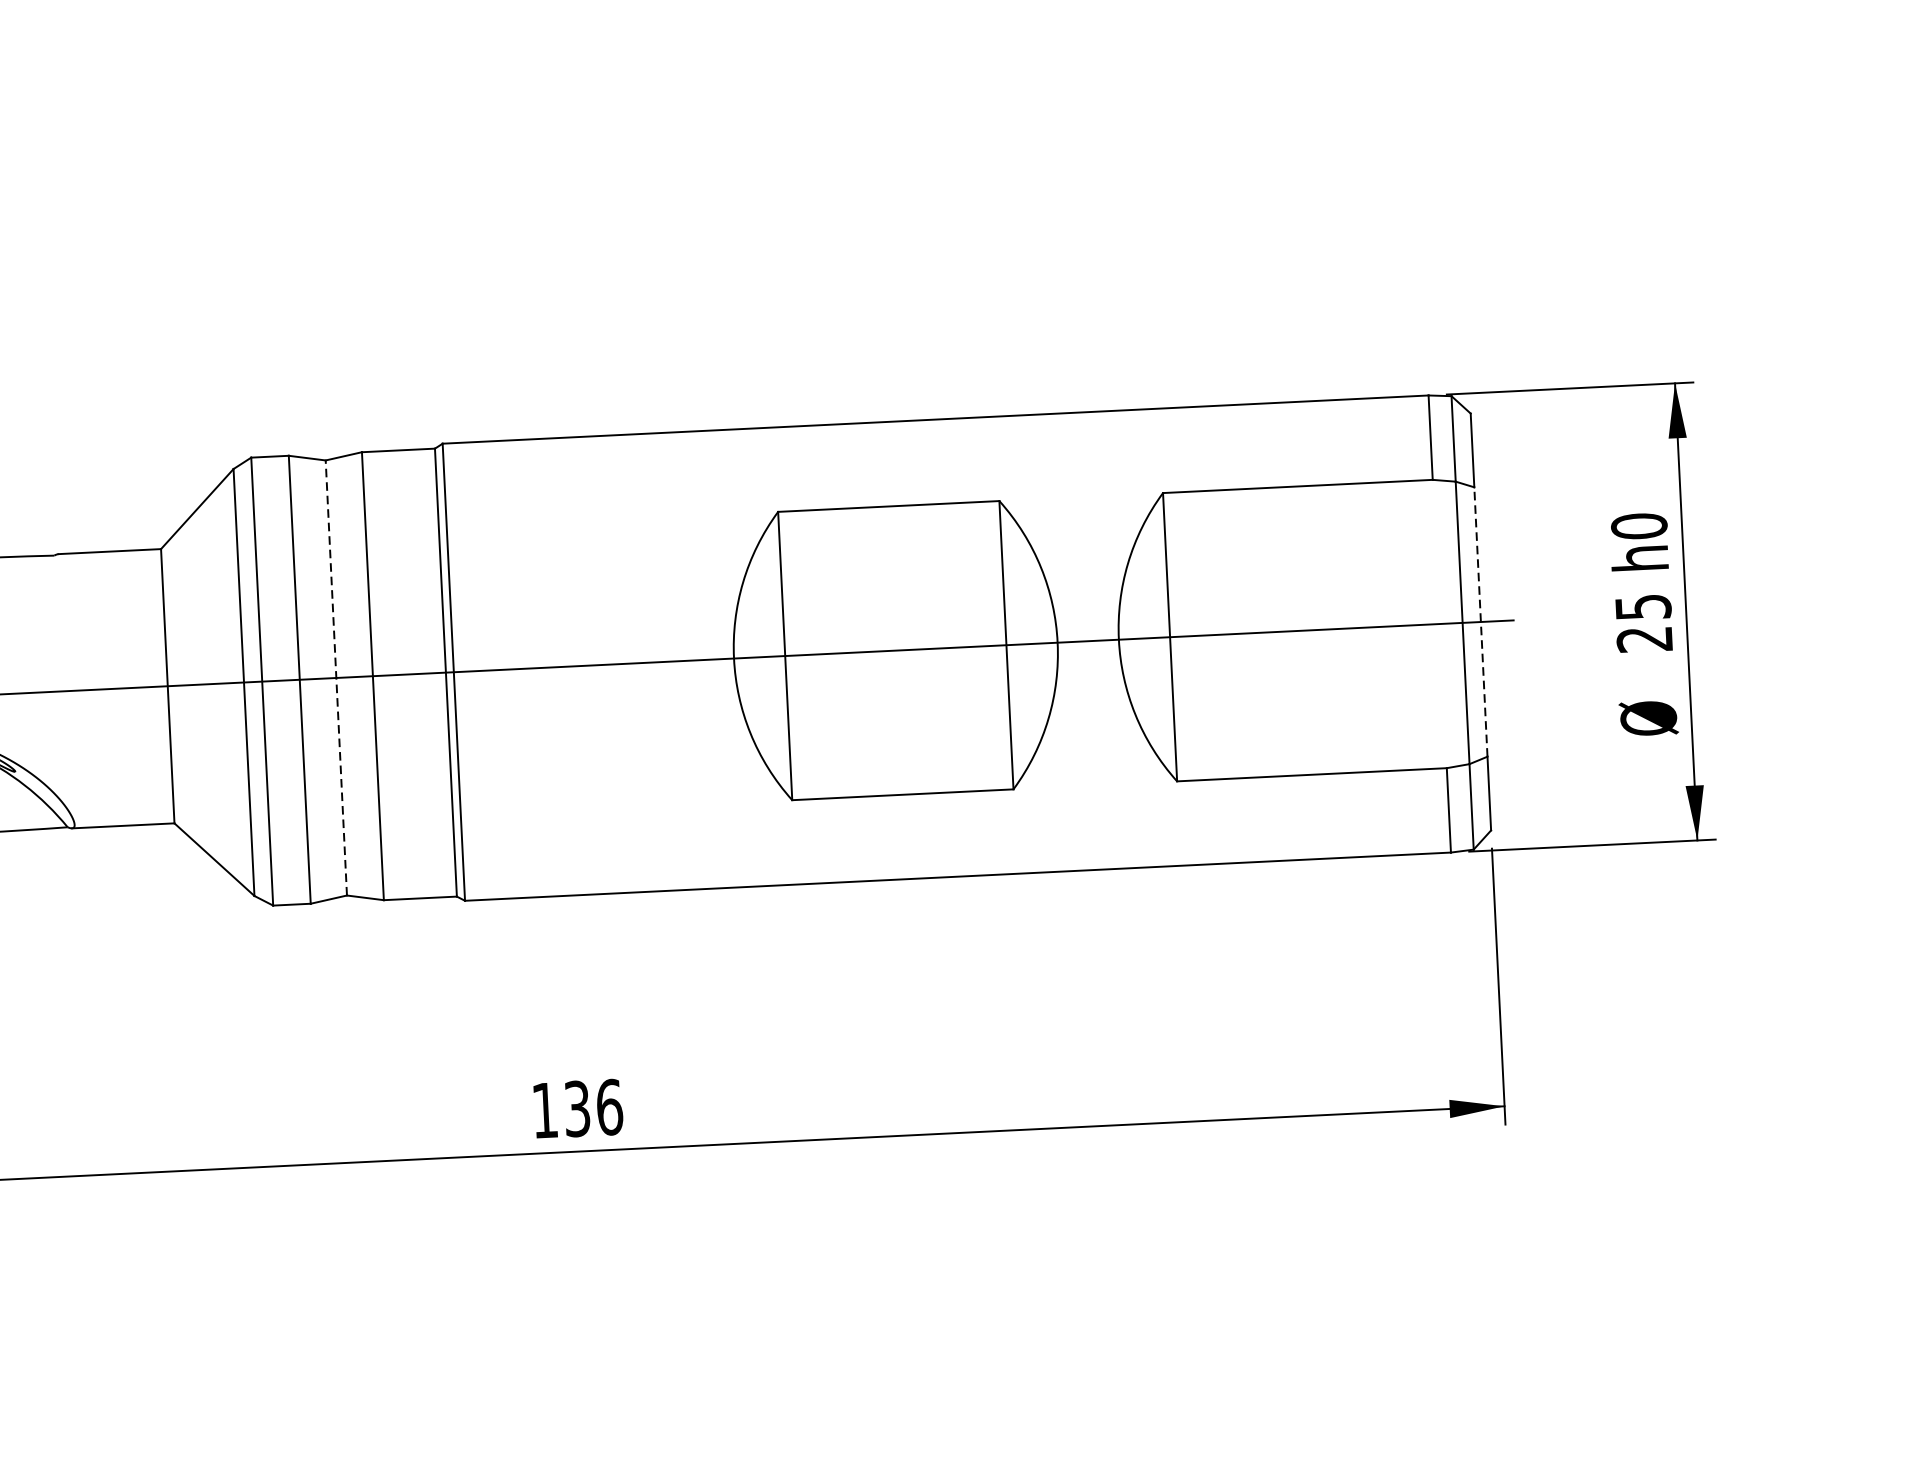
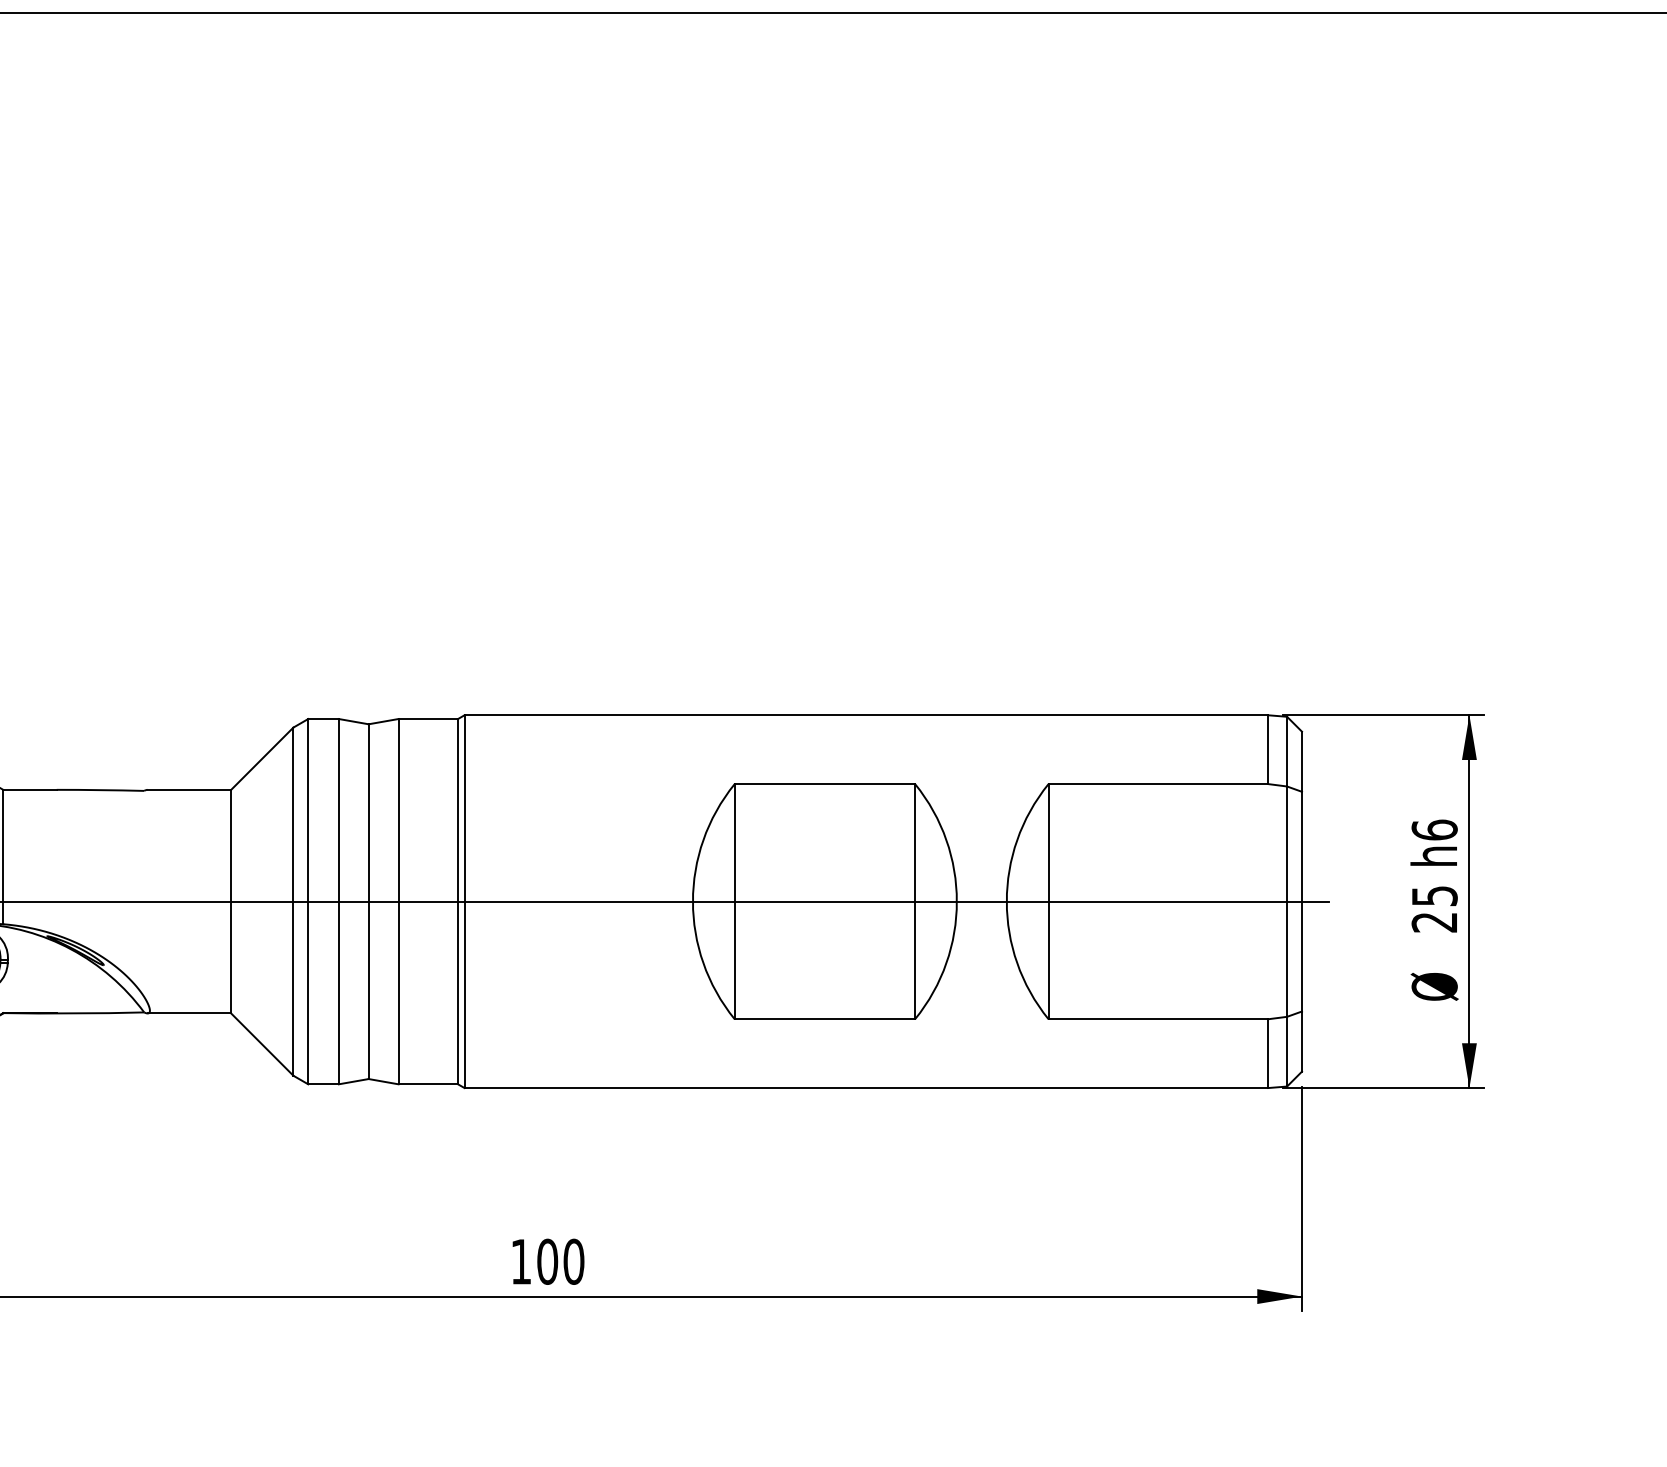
text: (1639, 525) -> (1434, 829), h0 -> h6
line: (1481, 621) -> (1302, 901), dashed -> solid
line: (336, 677) -> (368, 901), dashed -> solid
text: (593, 1107) -> (560, 1261), 136 -> 100

